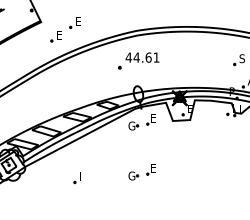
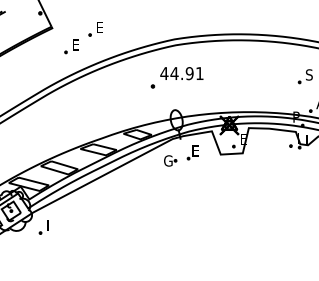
text: (148, 57) -> (189, 73), 44.61 -> 44.91
part: (141, 172) -> (180, 220), removed
part: (76, 177) -> (42, 226), moved

